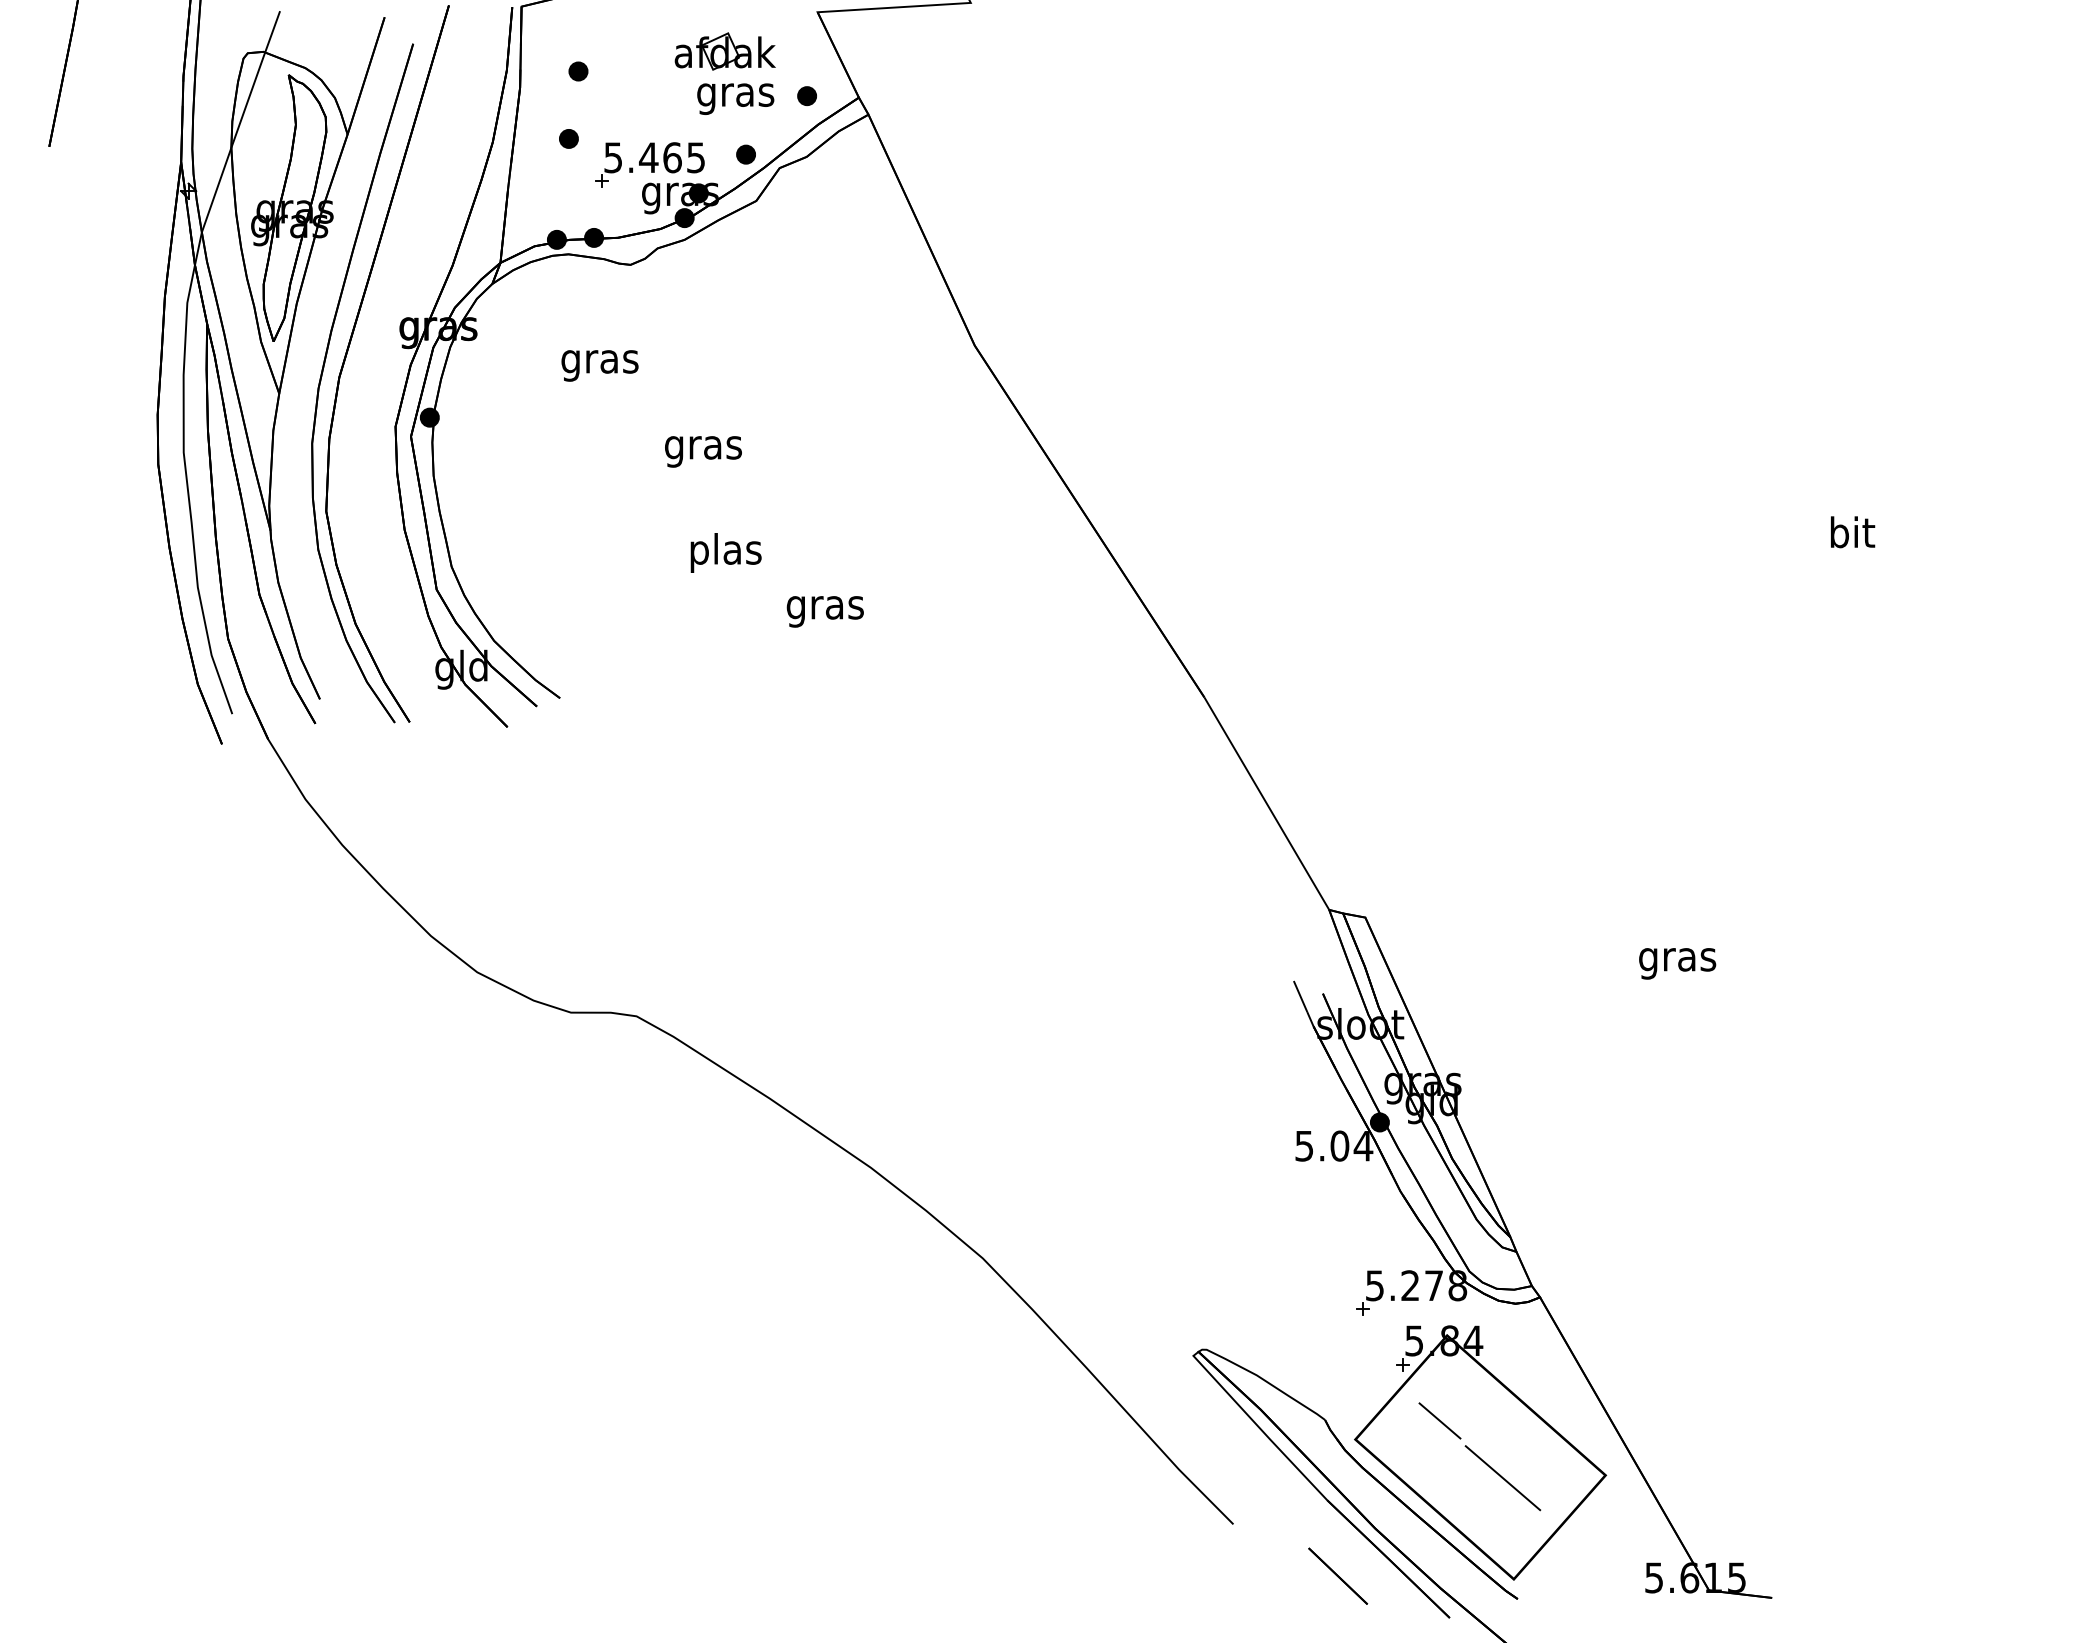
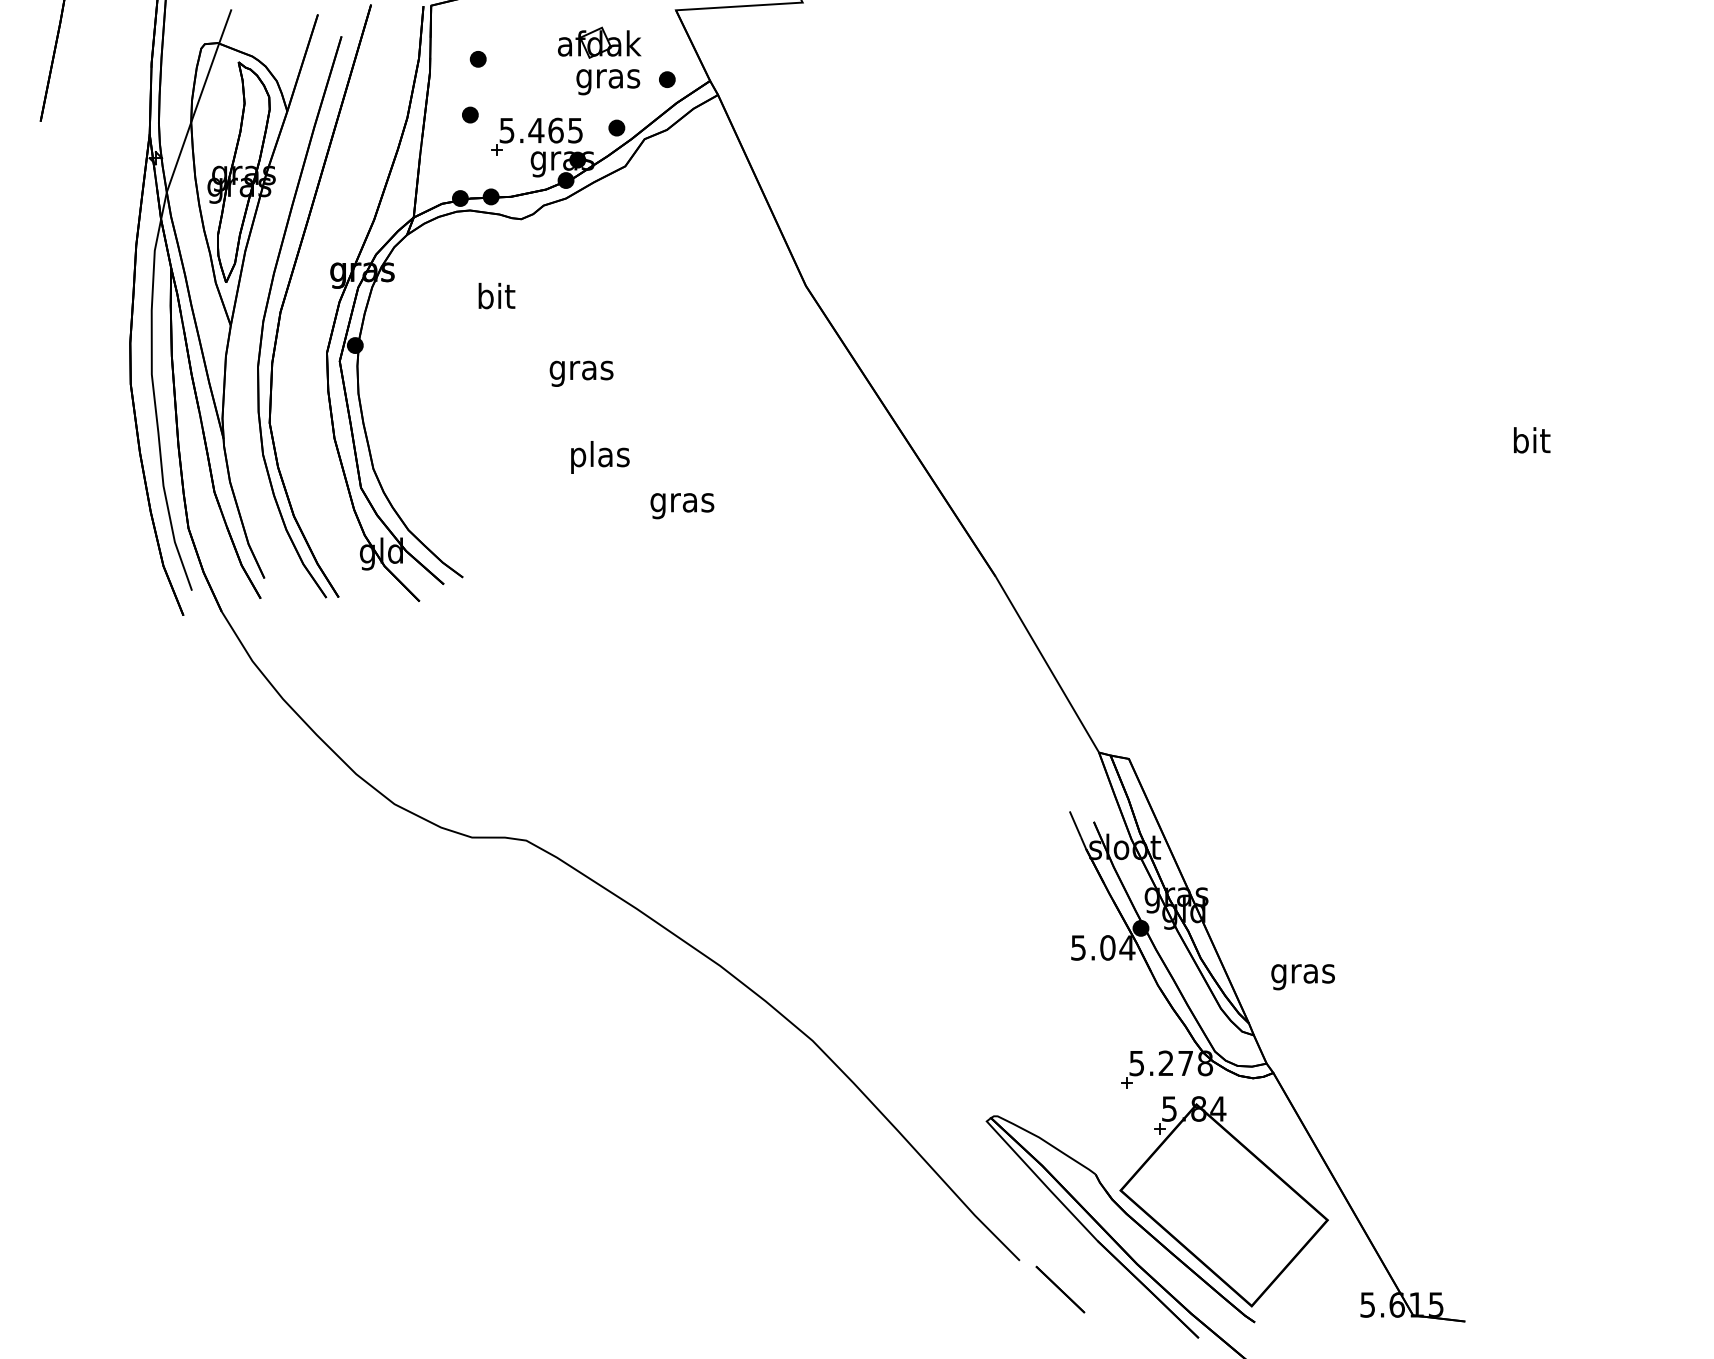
text: (599, 360) -> (495, 298), gras -> bit
text: (1676, 964) -> (1302, 977), moved
line: (1439, 1420) -> (1190, 1174), removed
line: (1502, 1478) -> (1242, 1222), removed
line: (1338, 1576) -> (1060, 1289), moved

